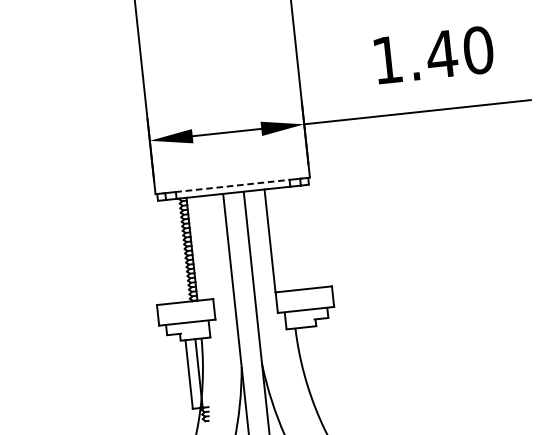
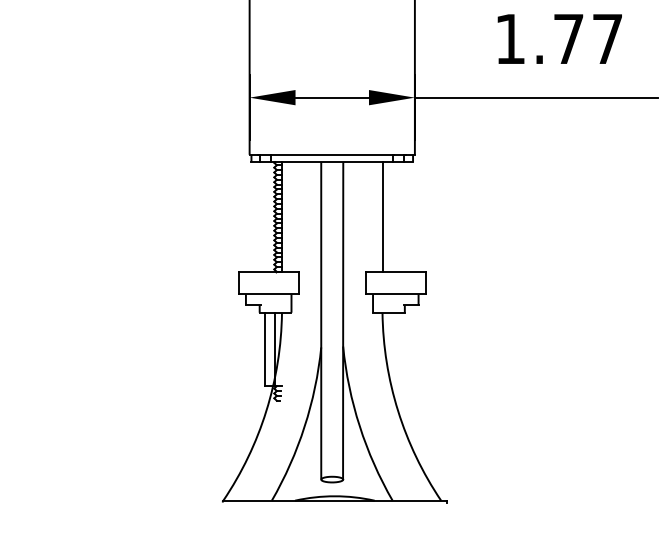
text: (459, 51) -> (587, 38), 1.40 -> 1.77
line: (232, 185) -> (332, 154), dashed -> solid
line: (270, 241) -> (382, 217), moved

